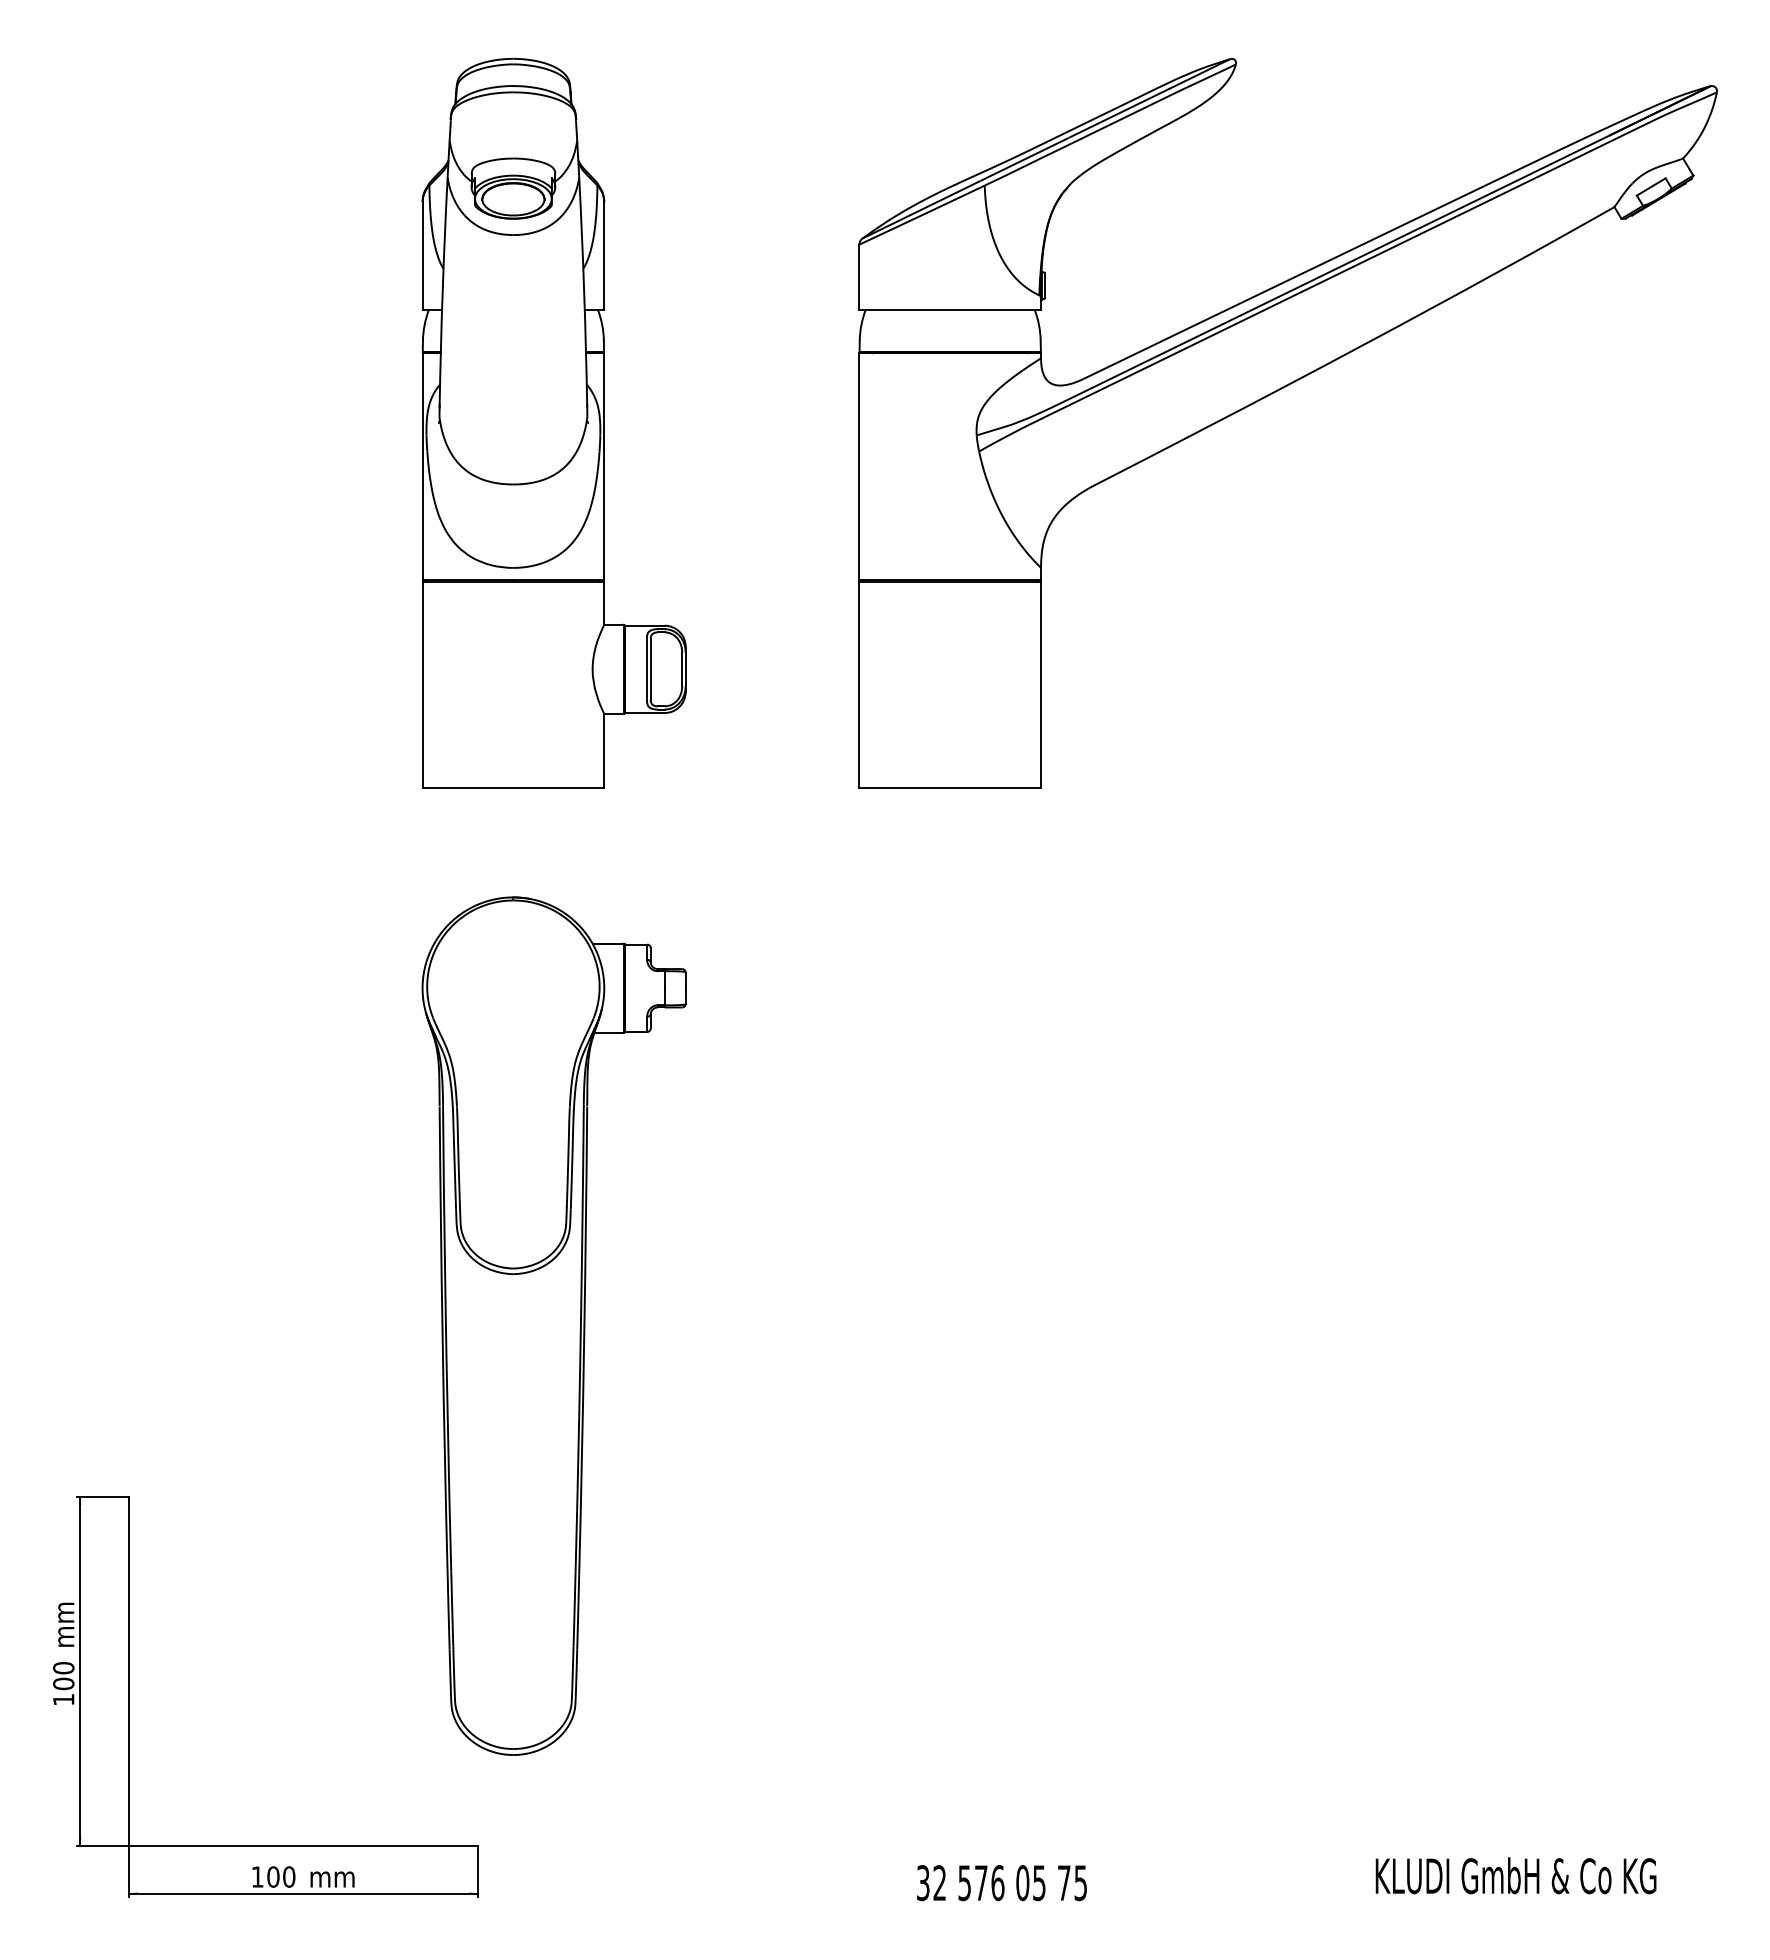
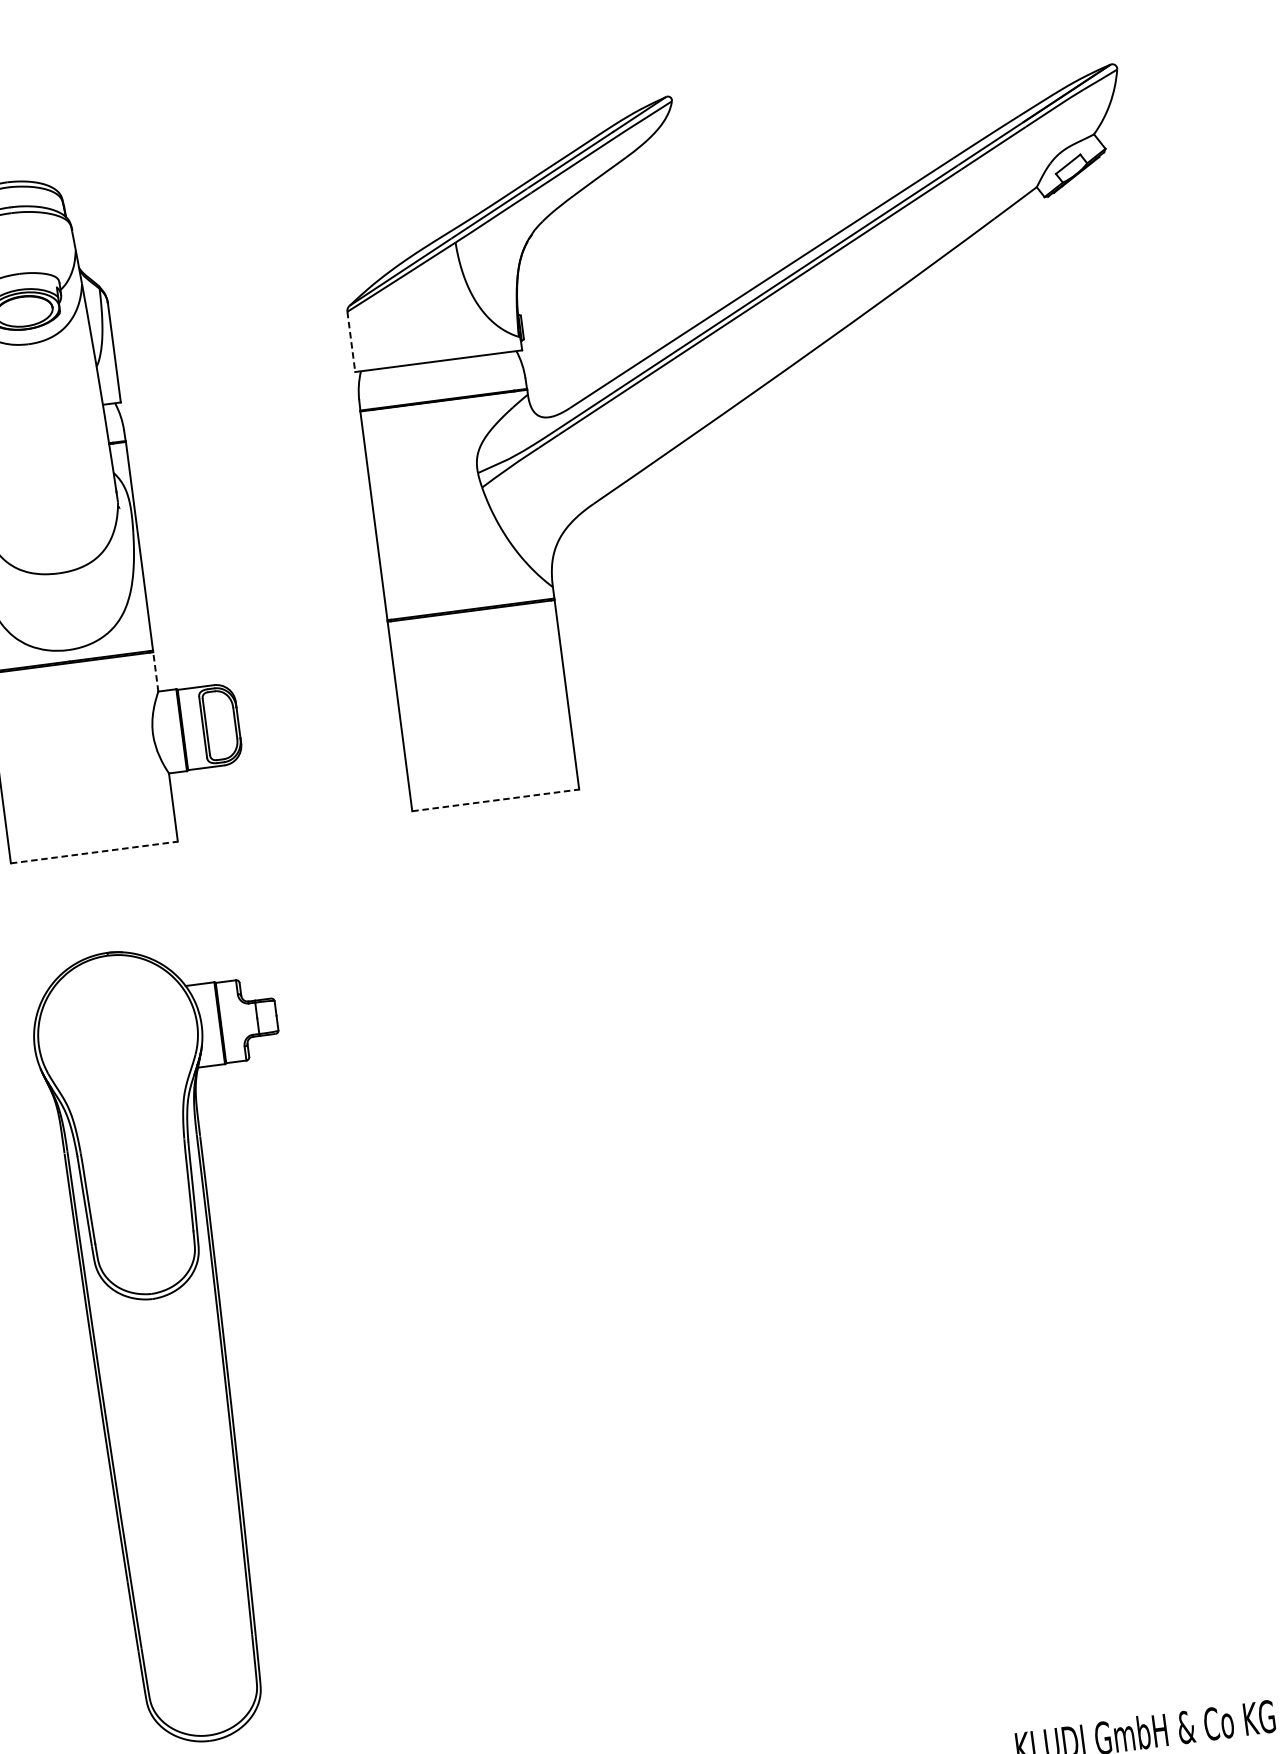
line: (859, 277) -> (351, 341), solid -> dashed
line: (604, 603) -> (156, 671), solid -> dashed
line: (513, 788) -> (94, 852), solid -> dashed
line: (950, 788) -> (496, 800), solid -> dashed

